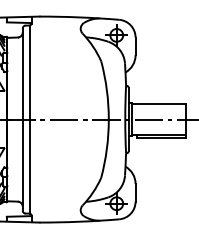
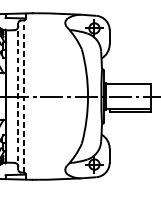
line: (22, 119) -> (18, 96), solid -> dashed
line: (29, 119) -> (23, 96), solid -> dashed

